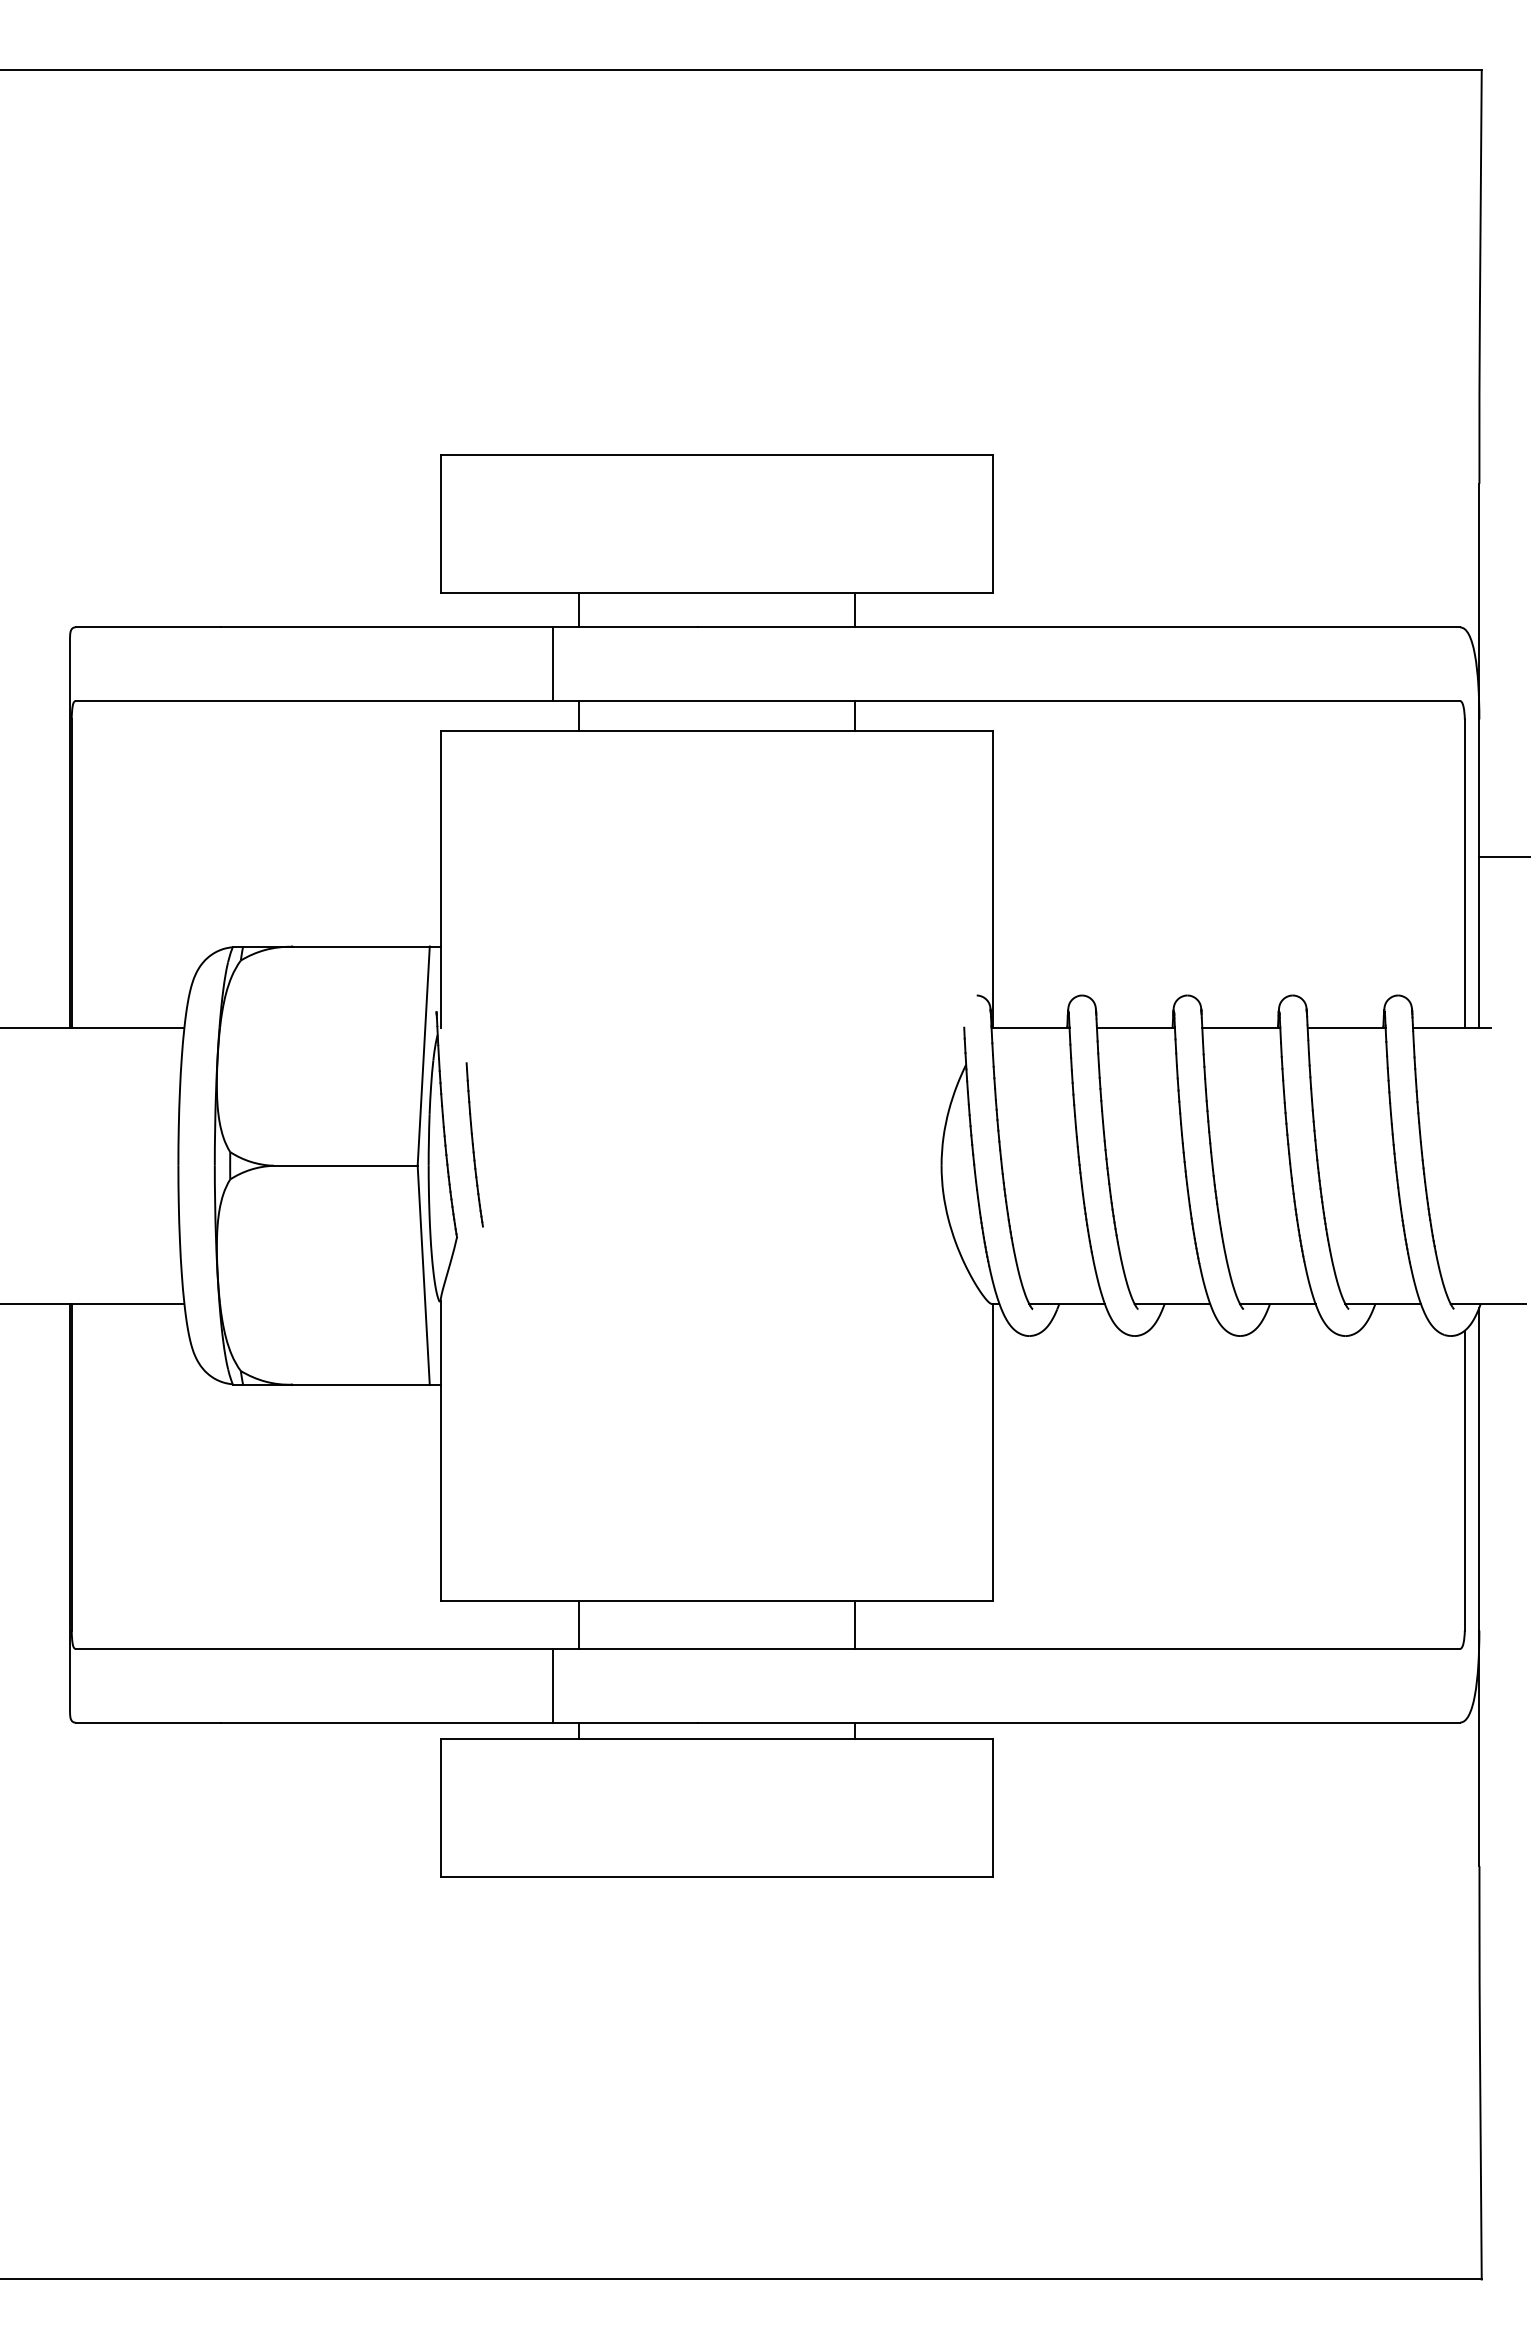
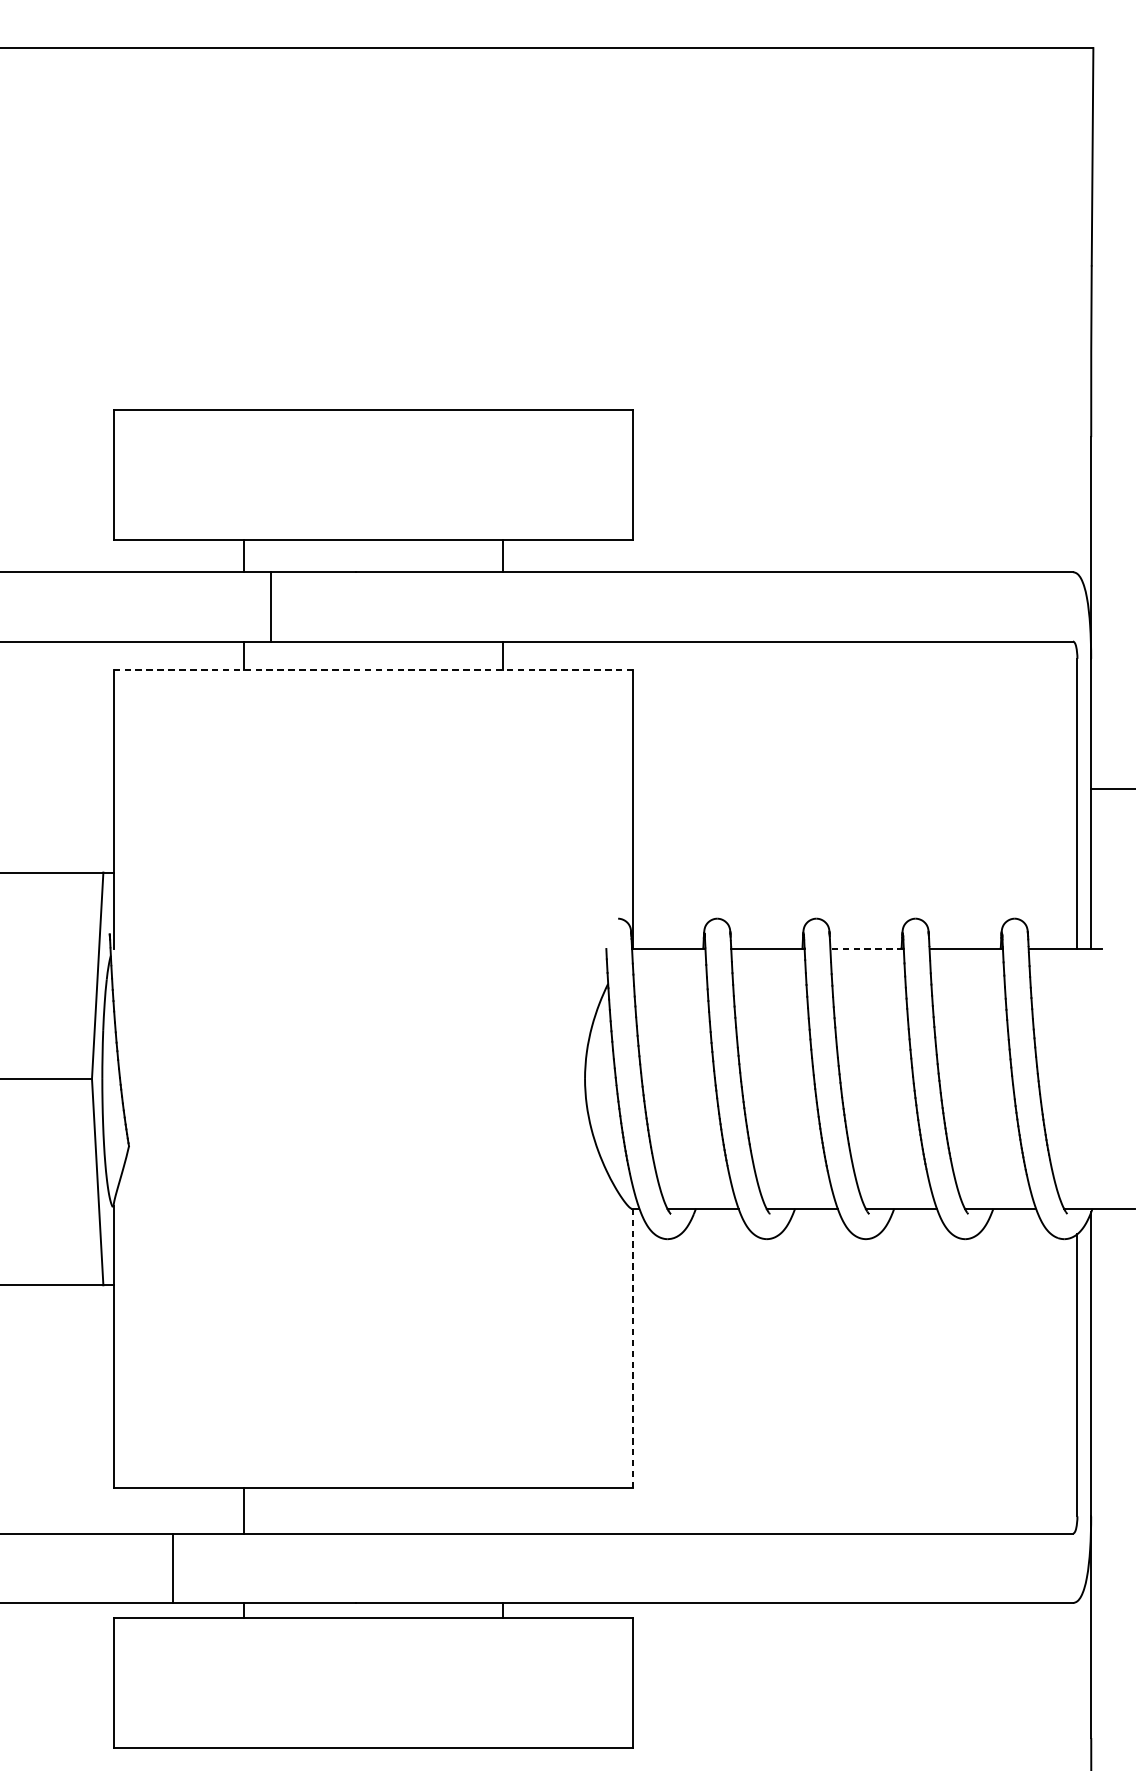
line: (553, 663) -> (271, 606), moved
line: (717, 730) -> (374, 669), solid -> dashed
line: (1240, 1027) -> (866, 948), solid -> dashed
part: (474, 1144) -> (145, 1058), removed
line: (992, 1451) -> (632, 1347), solid -> dashed
line: (854, 1624) -> (503, 1510), removed
line: (553, 1685) -> (172, 1568), moved

